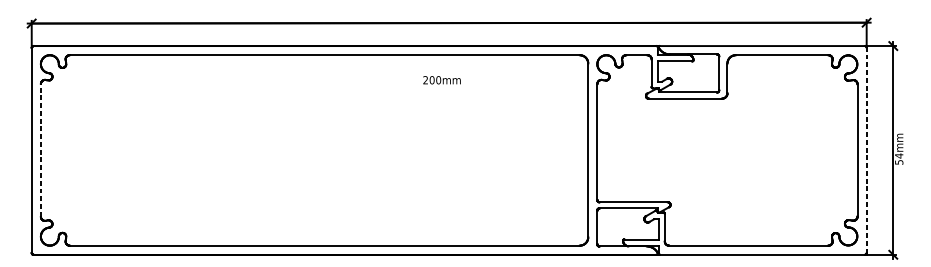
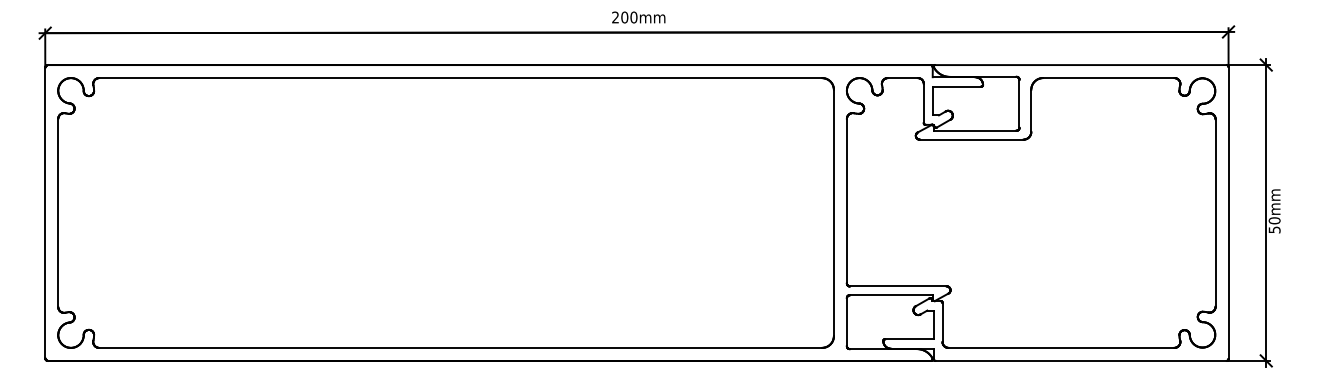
text: (441, 80) -> (638, 17), moved
line: (41, 150) -> (58, 213), dashed -> solid
line: (866, 150) -> (1228, 212), dashed -> solid
text: (899, 155) -> (1274, 220), 54mm -> 50mm

